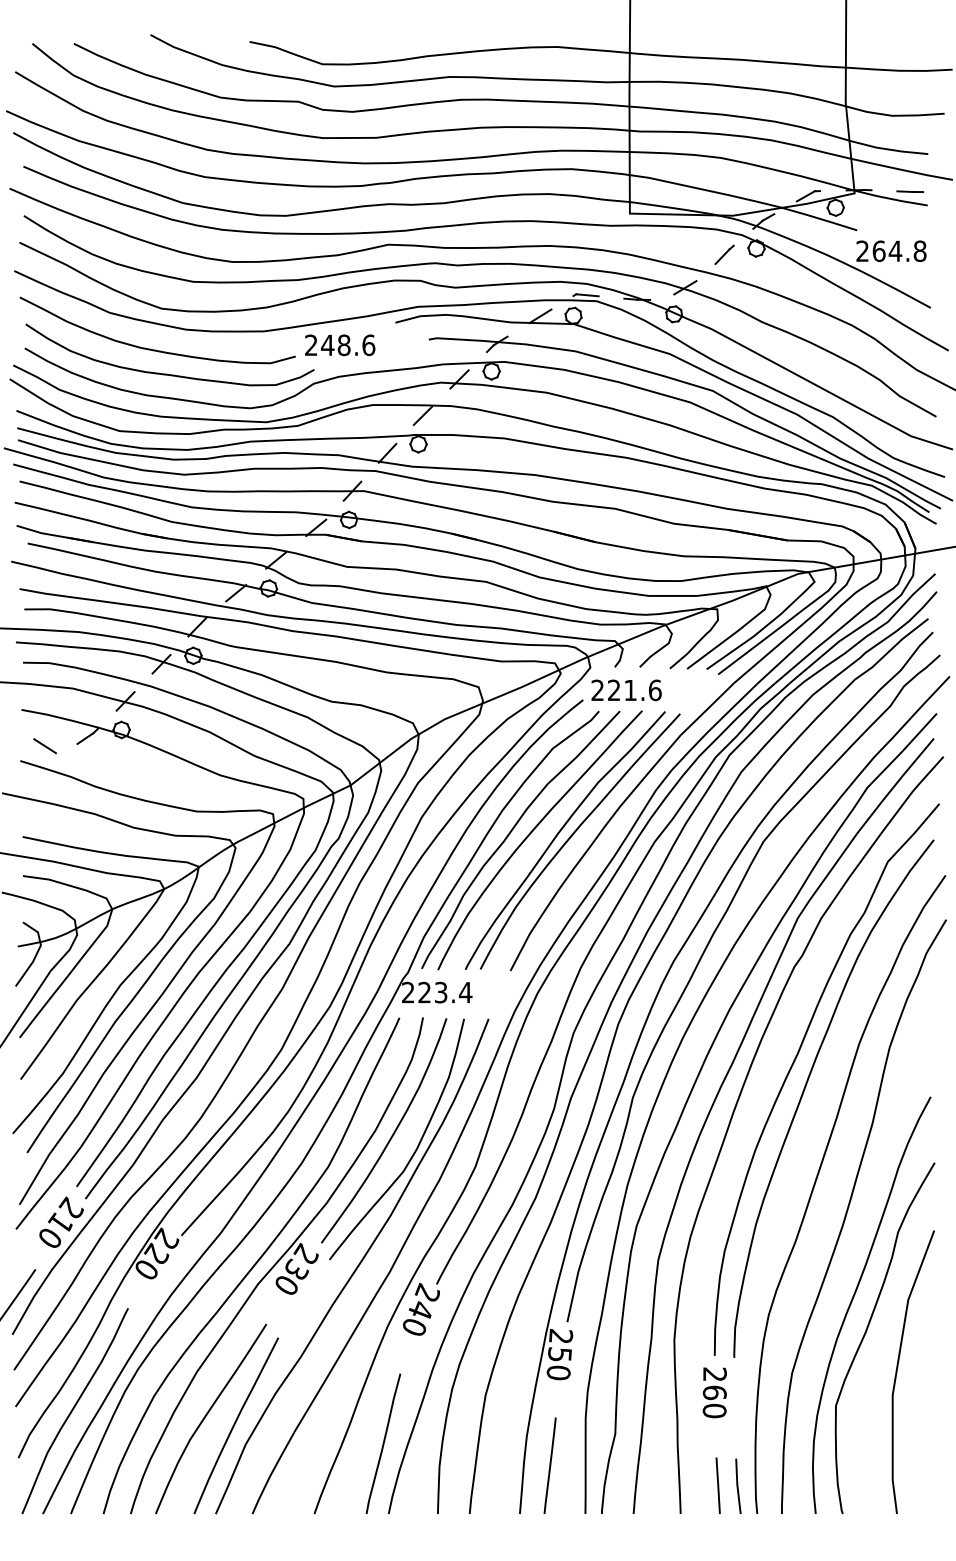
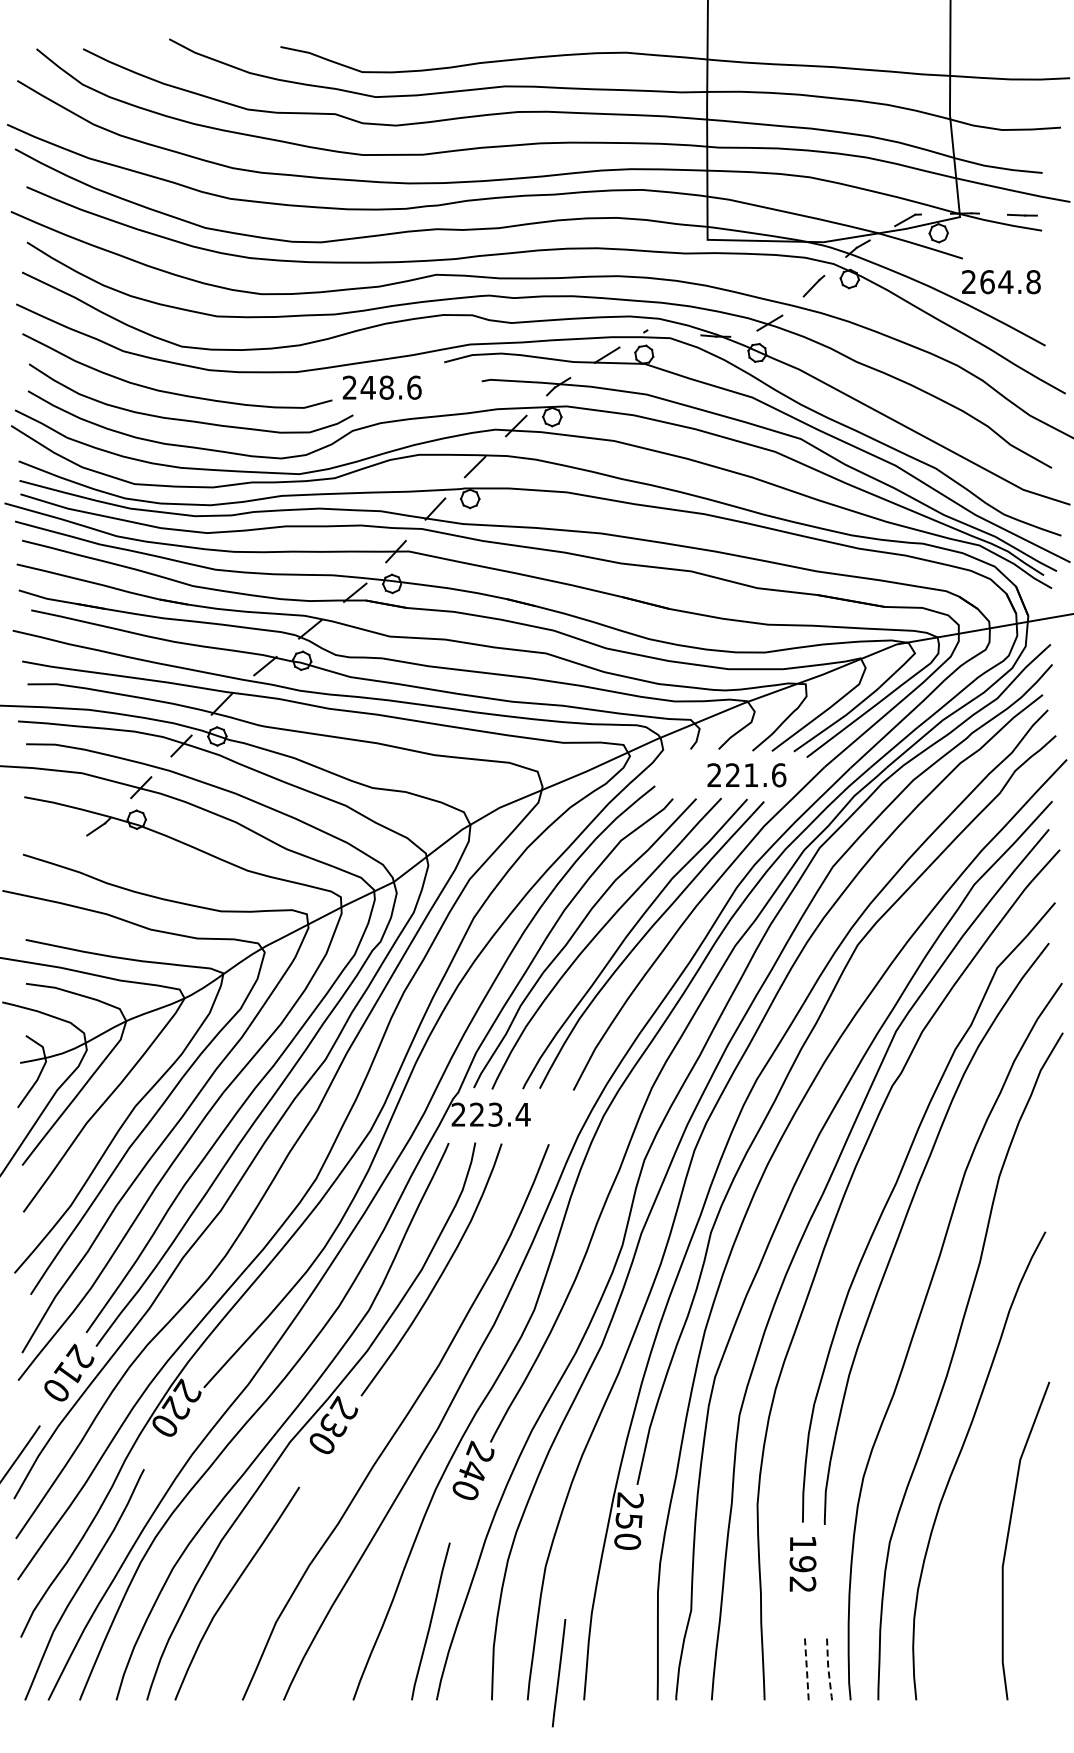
line: (587, 295) -> (659, 331), removed
text: (626, 690) -> (746, 775), moved
line: (44, 745) -> (50, 837), removed
curve: (416, 1148) -> (467, 1289), removed
curve: (867, 1330) -> (974, 1494), removed
text: (714, 1392) -> (802, 1563), 260 -> 192
curve: (235, 1425) -> (264, 1600), removed
line: (549, 1466) -> (558, 1673), moved
line: (717, 1484) -> (806, 1667), solid -> dashed
line: (737, 1486) -> (828, 1669), solid -> dashed

